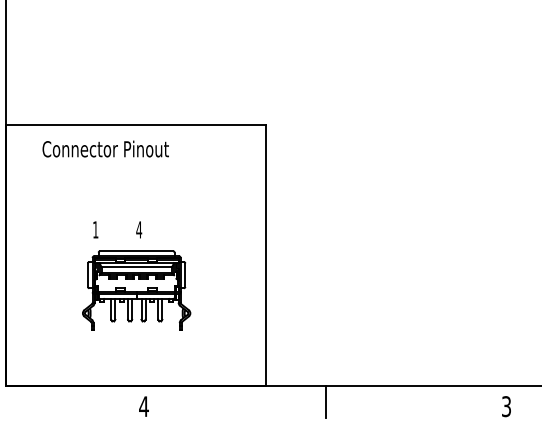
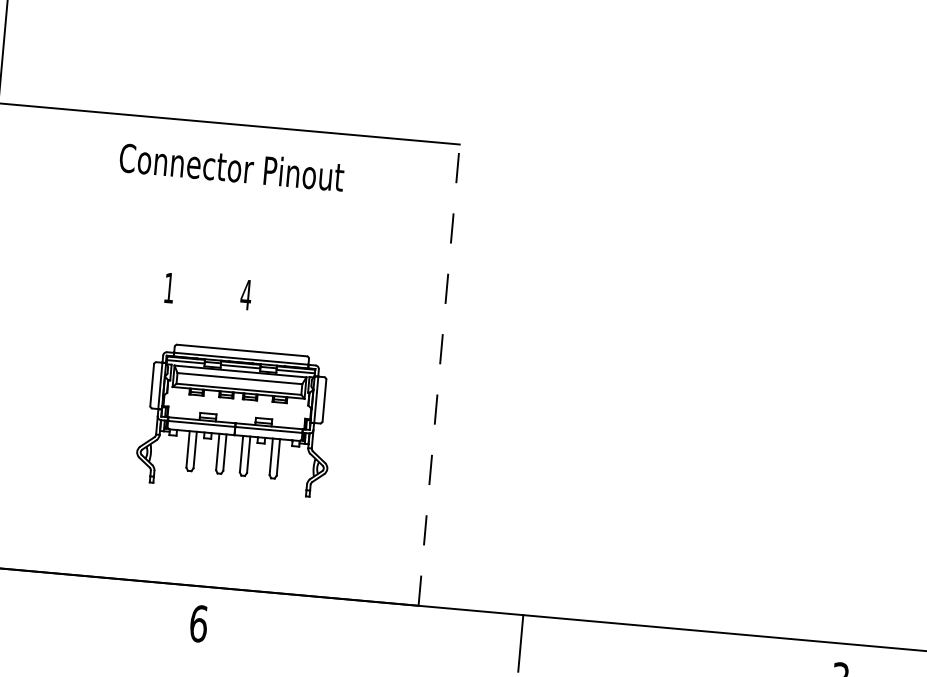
text: (105, 148) -> (231, 166), moved
text: (117, 229) -> (207, 290), moved
line: (266, 254) -> (439, 373), solid -> dashed
part: (136, 290) -> (235, 419), moved
text: (143, 406) -> (197, 623), 4 -> 6

